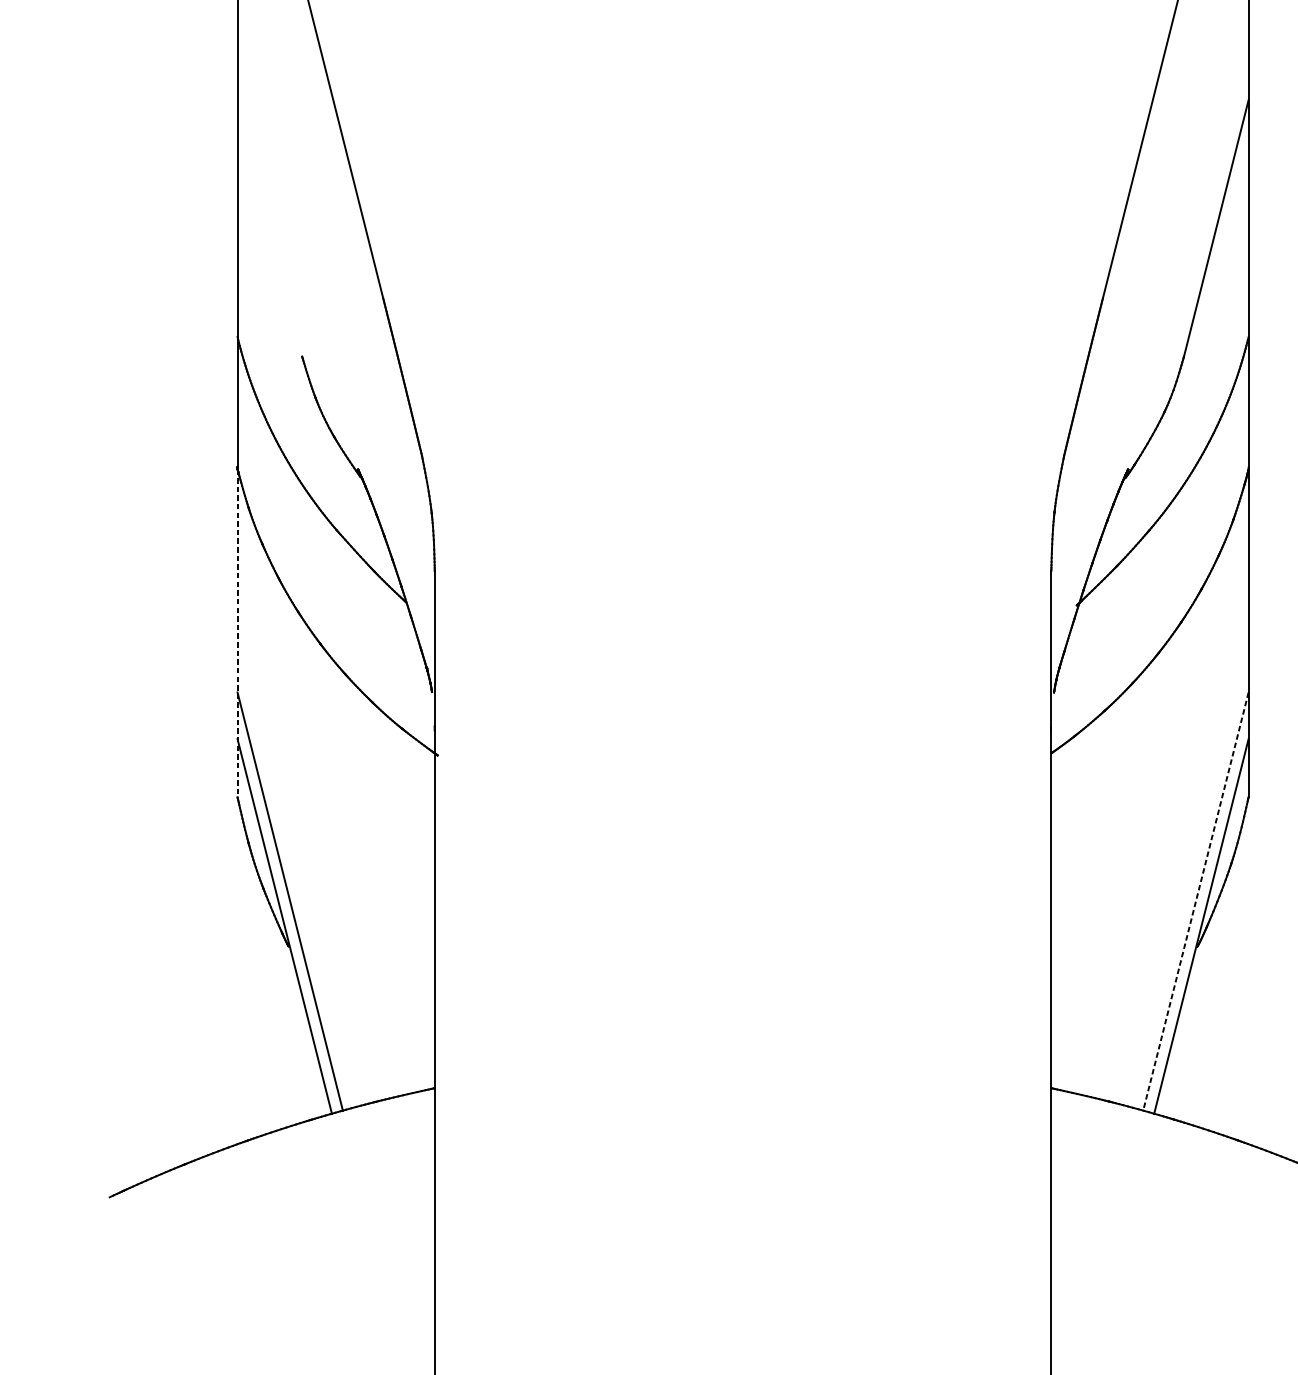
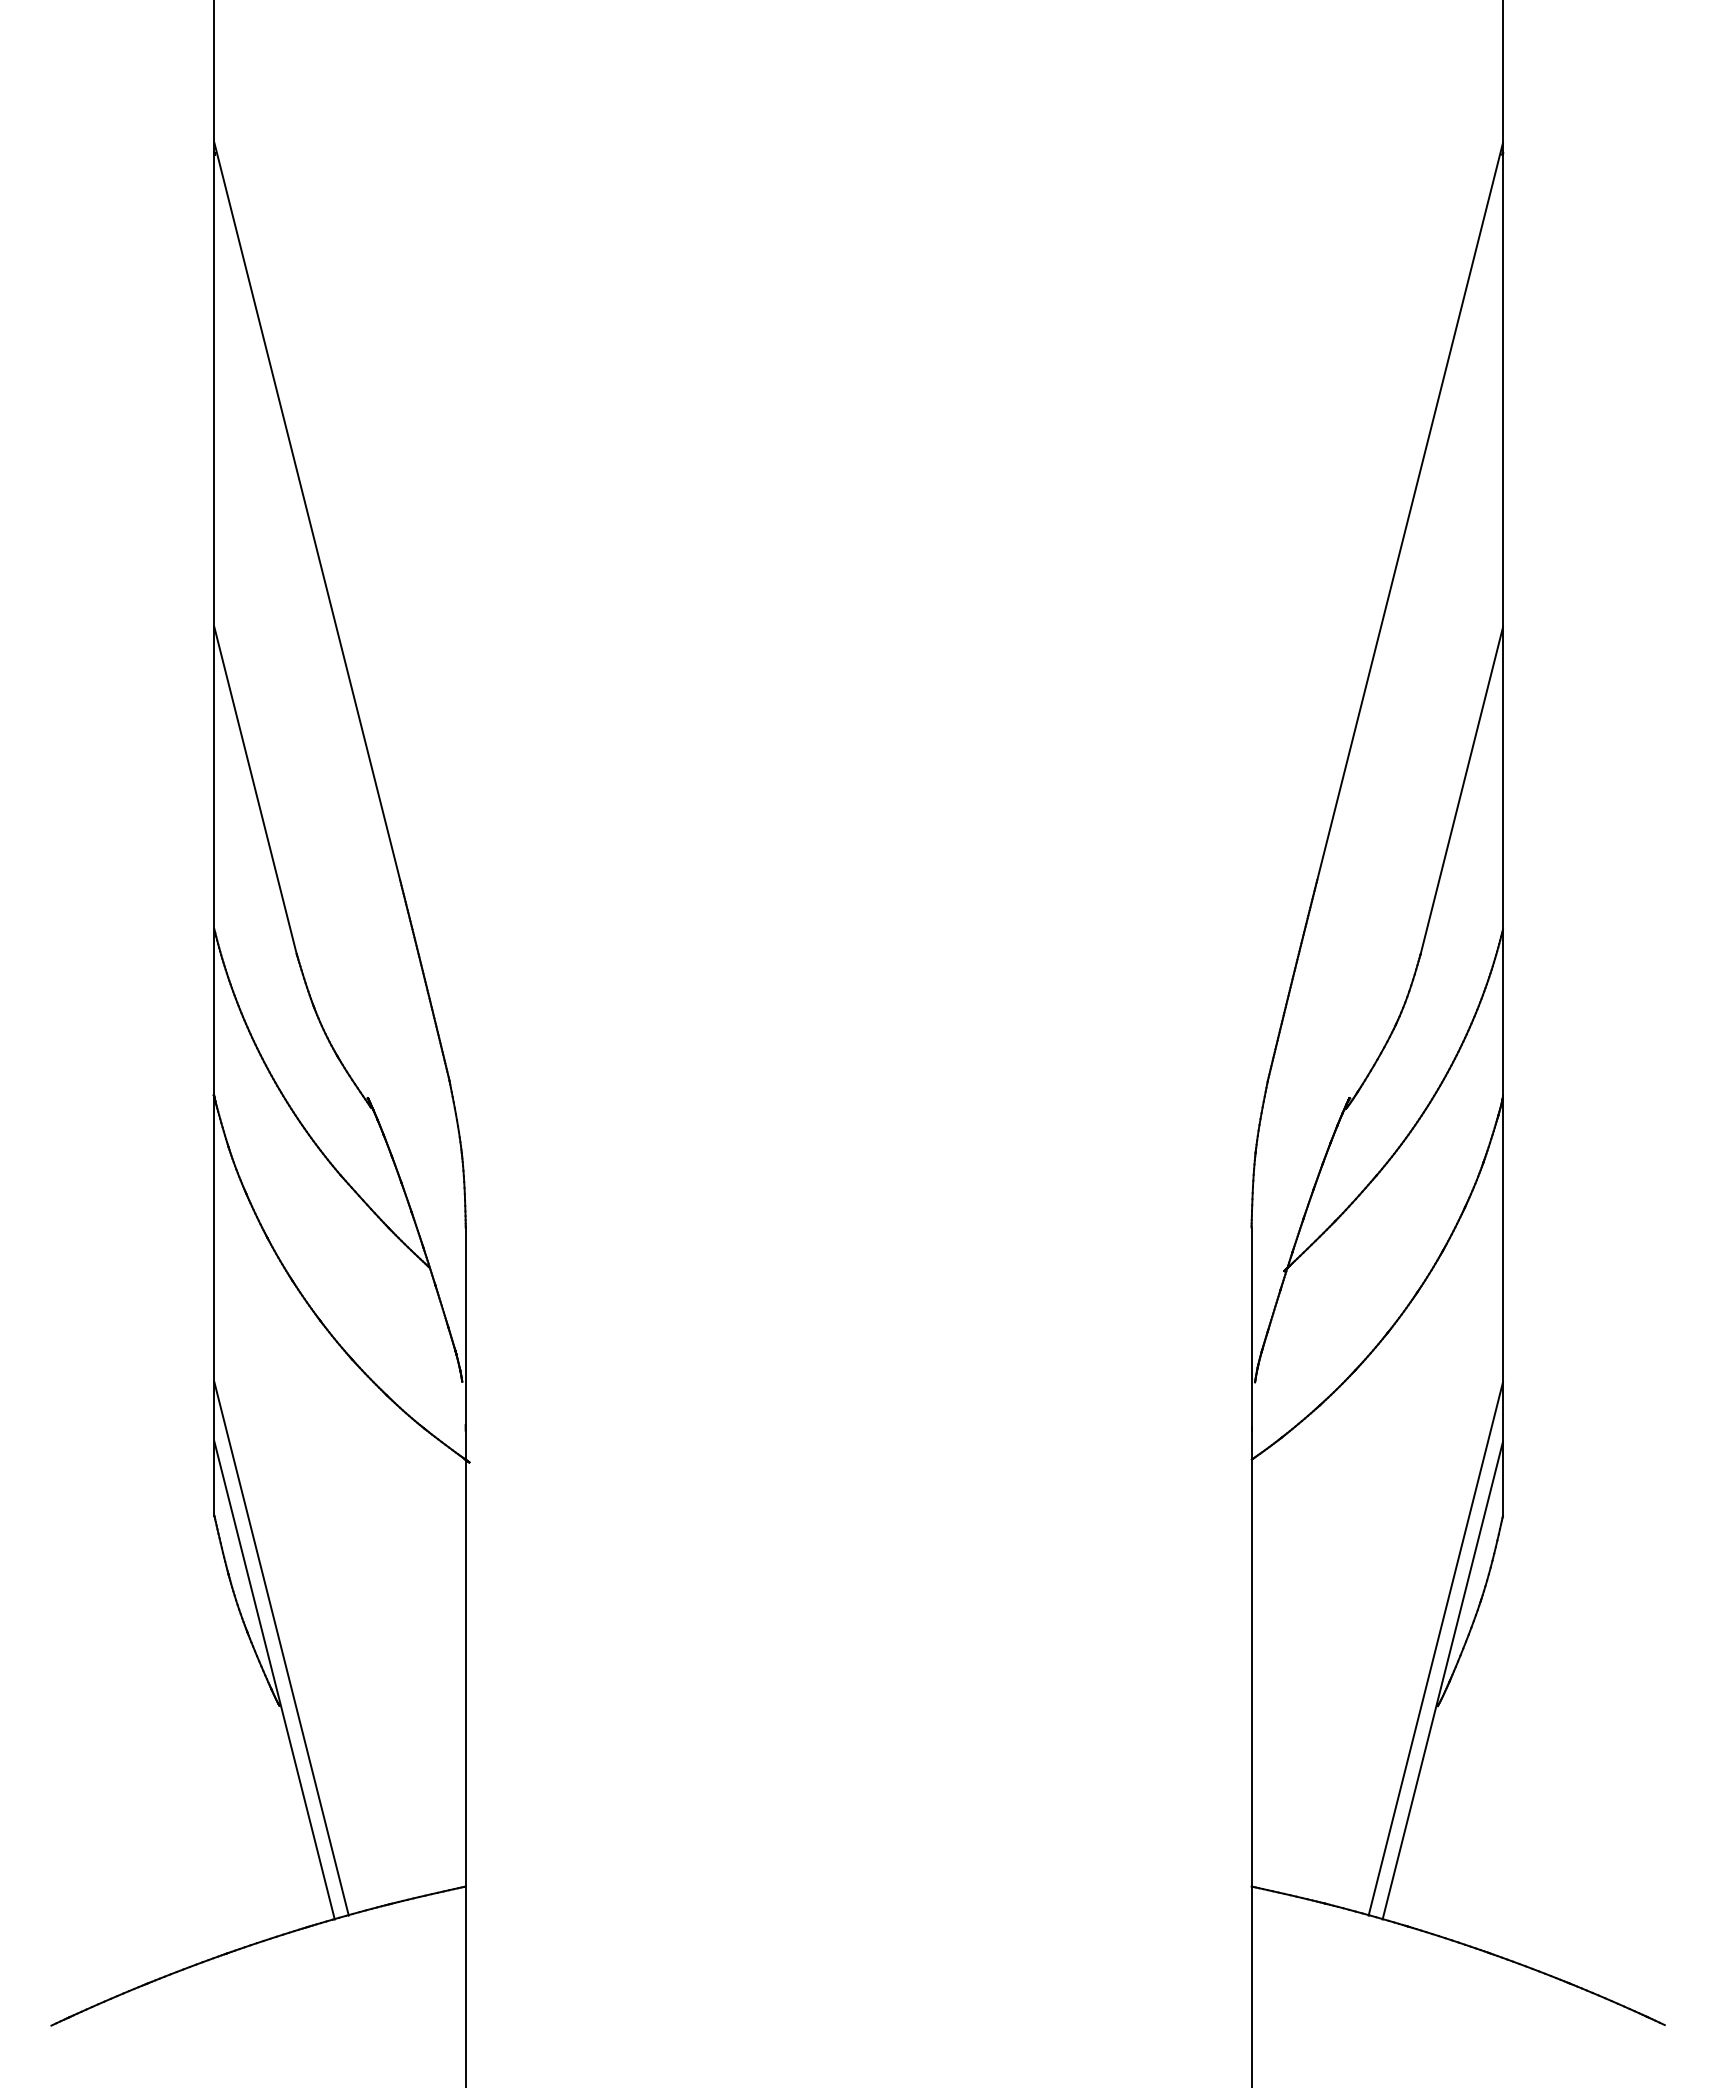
line: (269, 228) -> (255, 790), added
line: (237, 633) -> (214, 1306), dashed -> solid
line: (1195, 902) -> (1435, 1649), dashed -> solid

